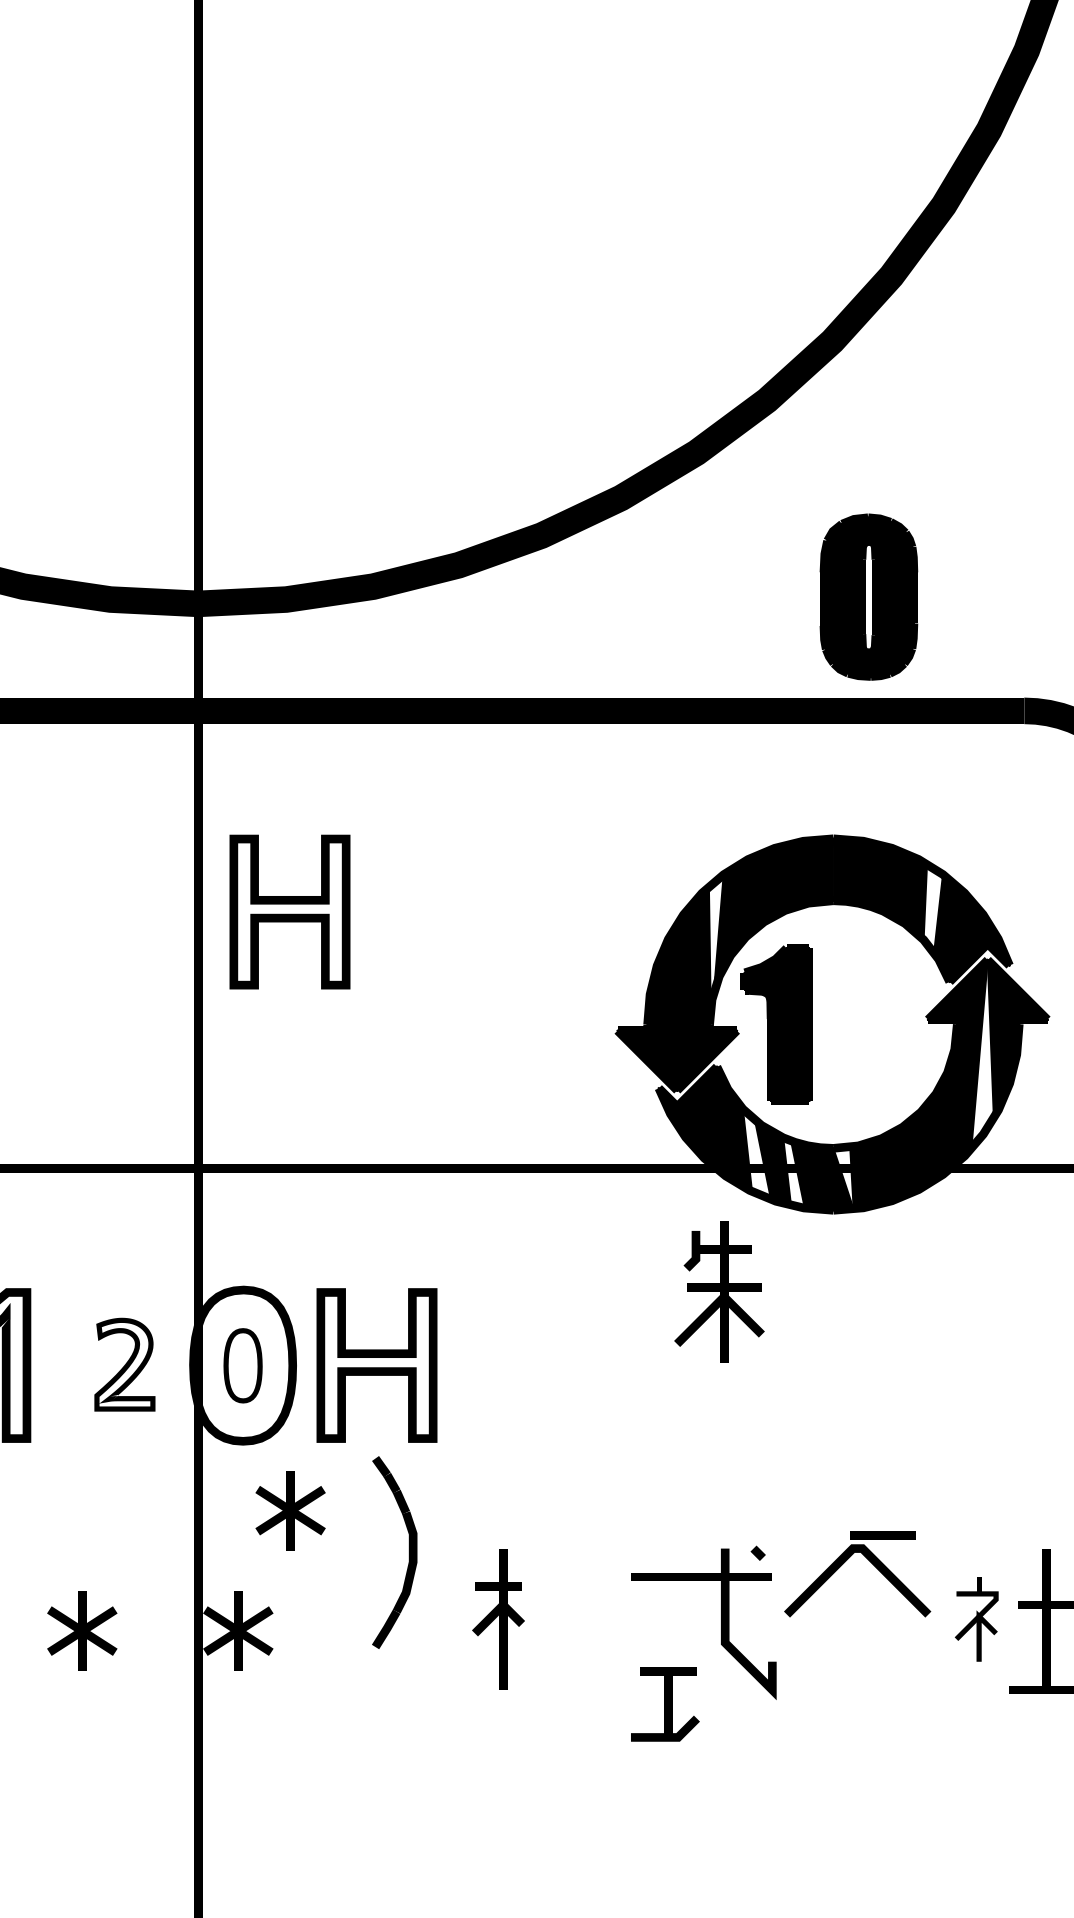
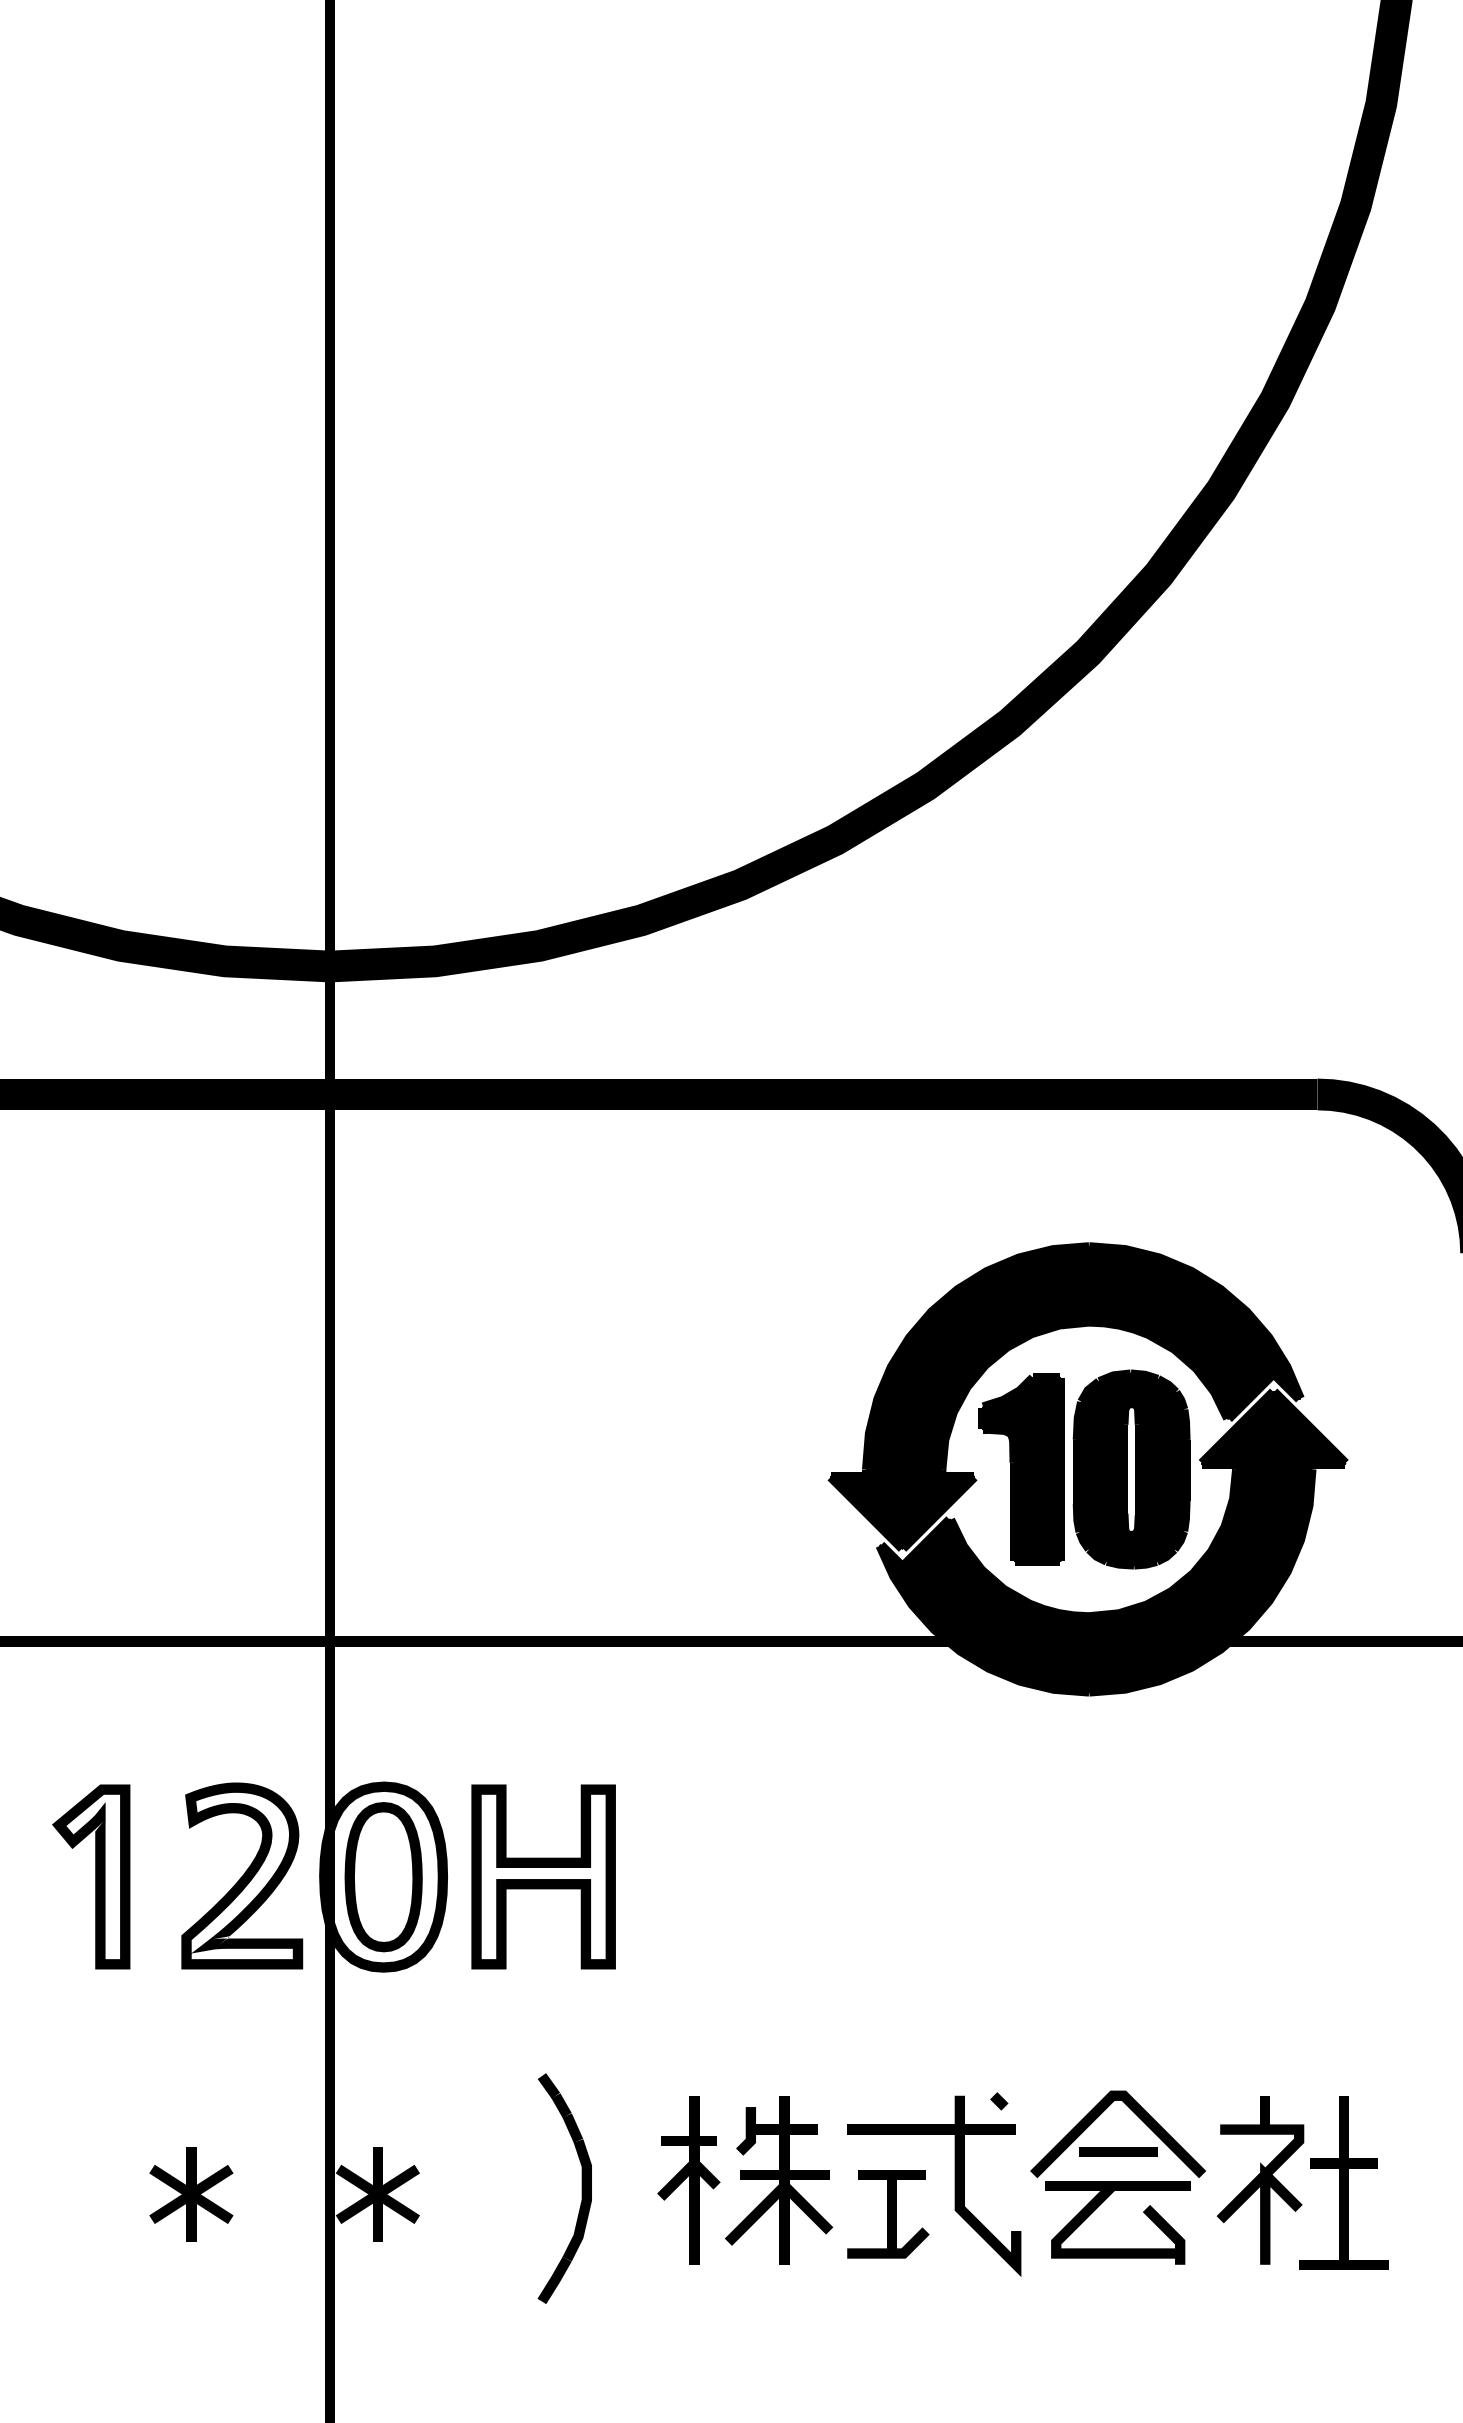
part: (868, 597) -> (1131, 1469), moved
fill: (933, 908) -> (1208, 1330), added
part: (289, 911) -> (439, 1334), removed
fill: (716, 940) -> (949, 1369), added
fill: (982, 1054) -> (1267, 1505), added
fill: (756, 1154) -> (997, 1624), added
fill: (793, 1172) -> (1041, 1646), added
fill: (843, 1178) -> (1101, 1653), added
part: (719, 1292) -> (779, 2180), moved
part: (125, 1364) -> (242, 1875), size x1.67
part: (243, 1365) -> (383, 1877), size x1.67
part: (290, 1510) -> (440, 2050), removed
line: (883, 1534) -> (1118, 2151), moved
part: (408, 1552) -> (581, 2188), moved
part: (976, 1619) -> (1260, 2180), size x1.67
part: (842, 1640) -> (1100, 2205), added
part: (665, 1704) -> (888, 2214), moved

